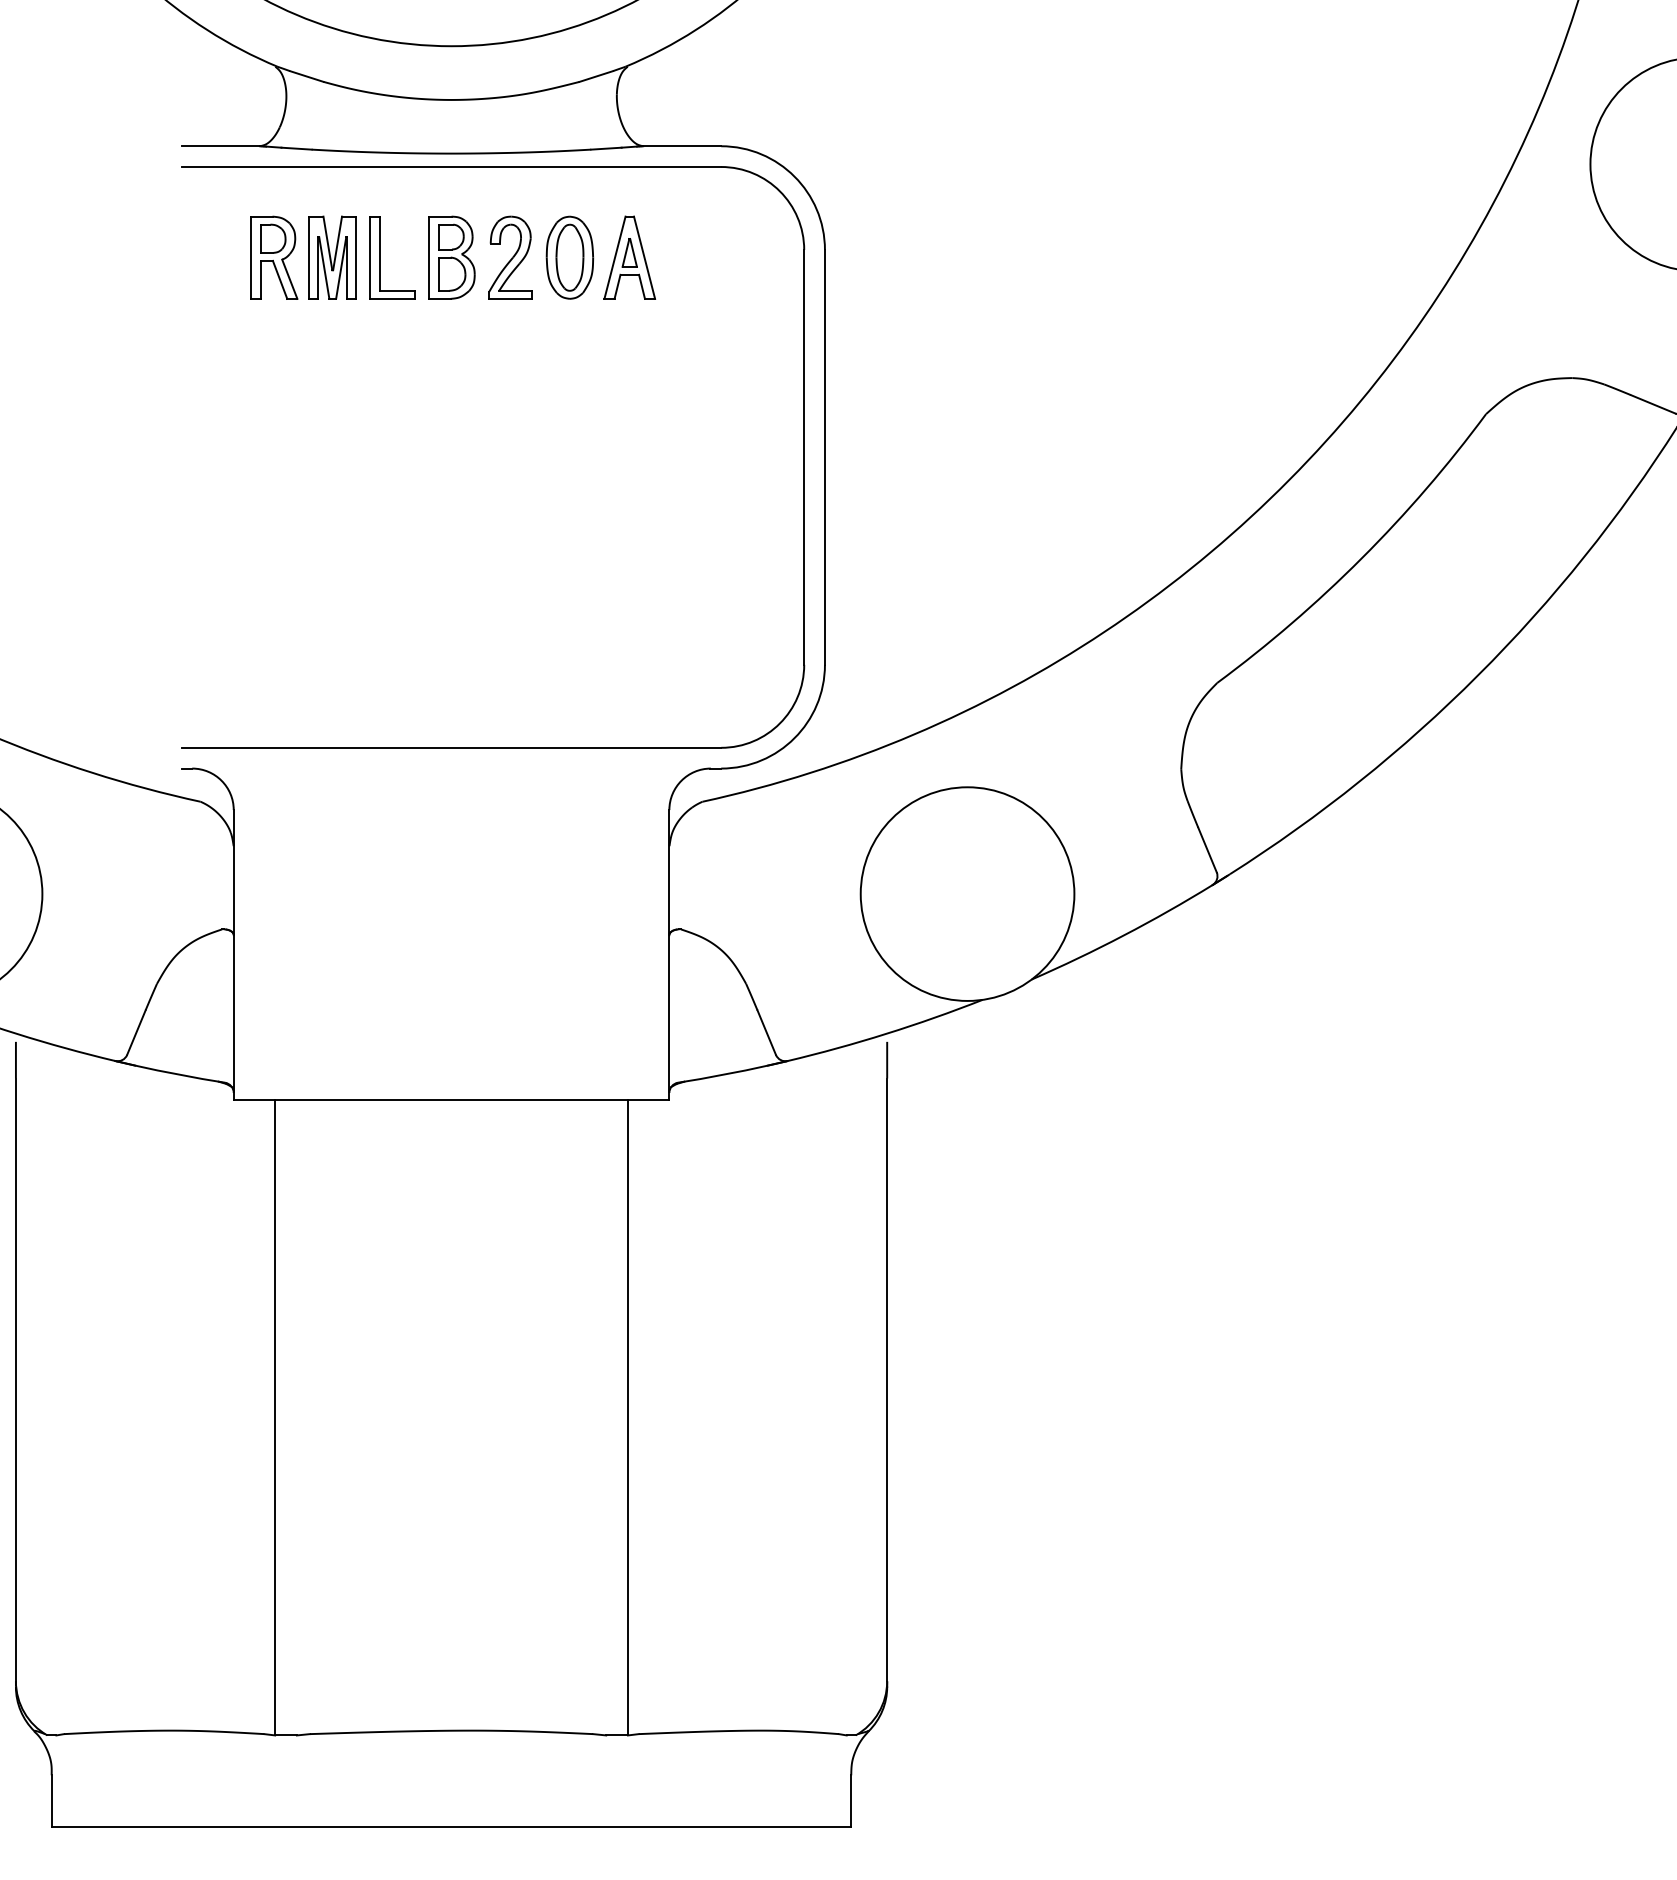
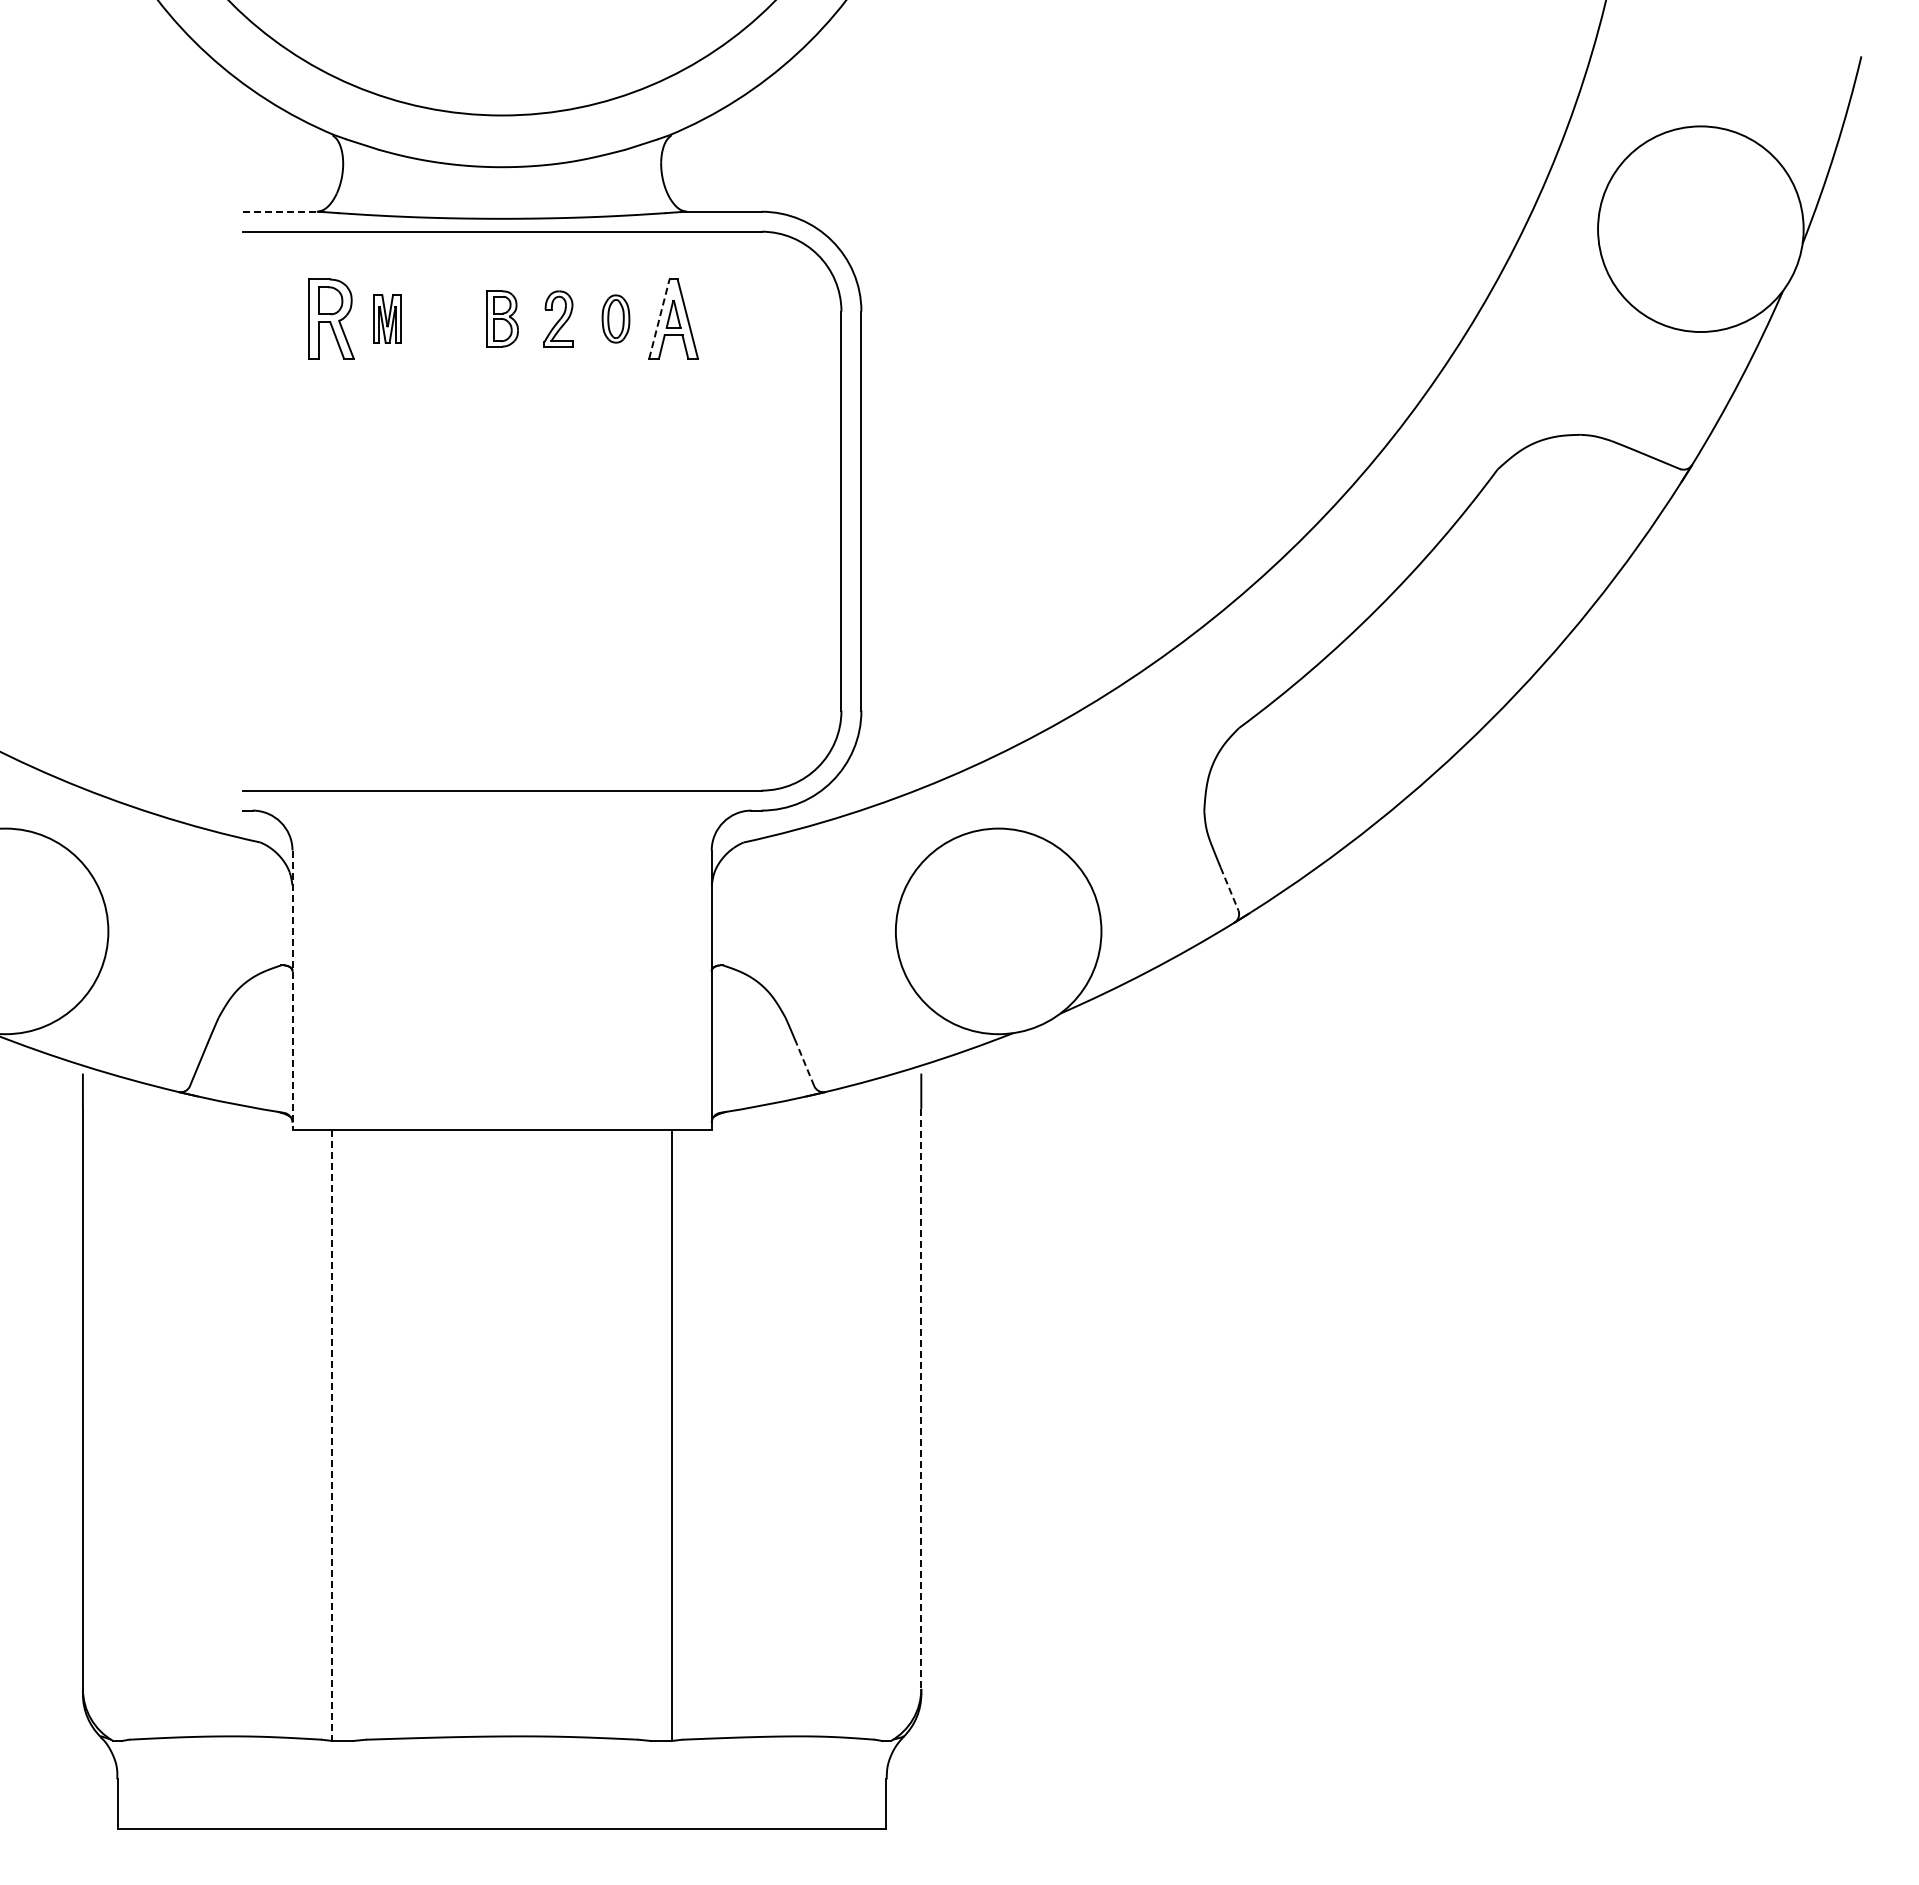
line: (221, 145) -> (280, 211), solid -> dashed
part: (332, 257) -> (387, 318), size x0.6
part: (381, 257) -> (434, 318), removed
part: (451, 257) -> (502, 318), size x0.7
part: (510, 257) -> (558, 318), size x0.7
part: (569, 257) -> (615, 318), size x0.6
line: (615, 258) -> (659, 319), solid -> dashed
line: (1207, 850) -> (1229, 889), solid -> dashed
line: (233, 955) -> (292, 990), solid -> dashed
line: (766, 1032) -> (805, 1064), solid -> dashed
line: (887, 1380) -> (921, 1399), solid -> dashed
line: (275, 1417) -> (332, 1435), solid -> dashed

